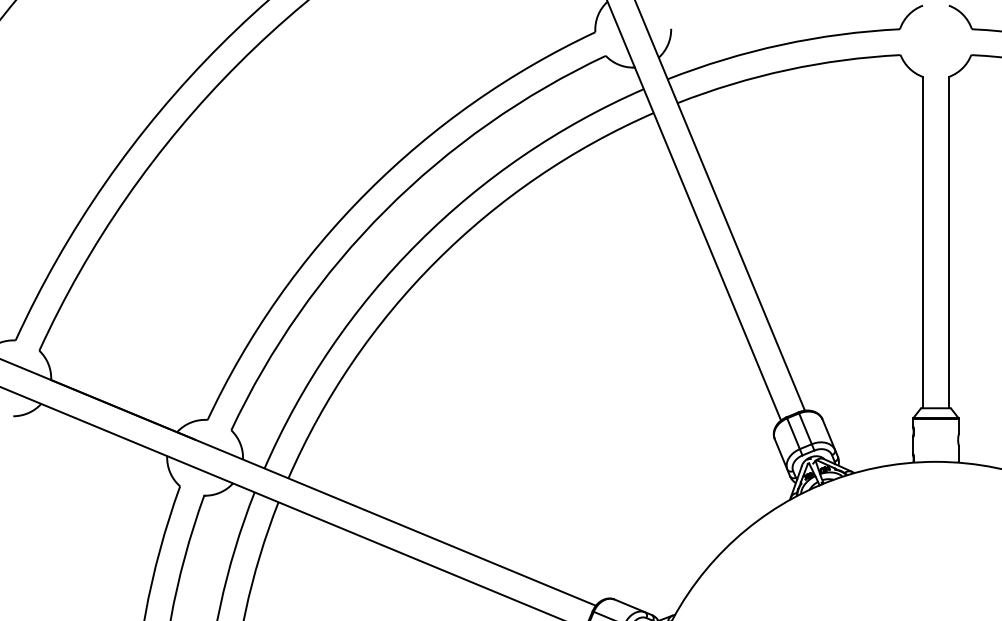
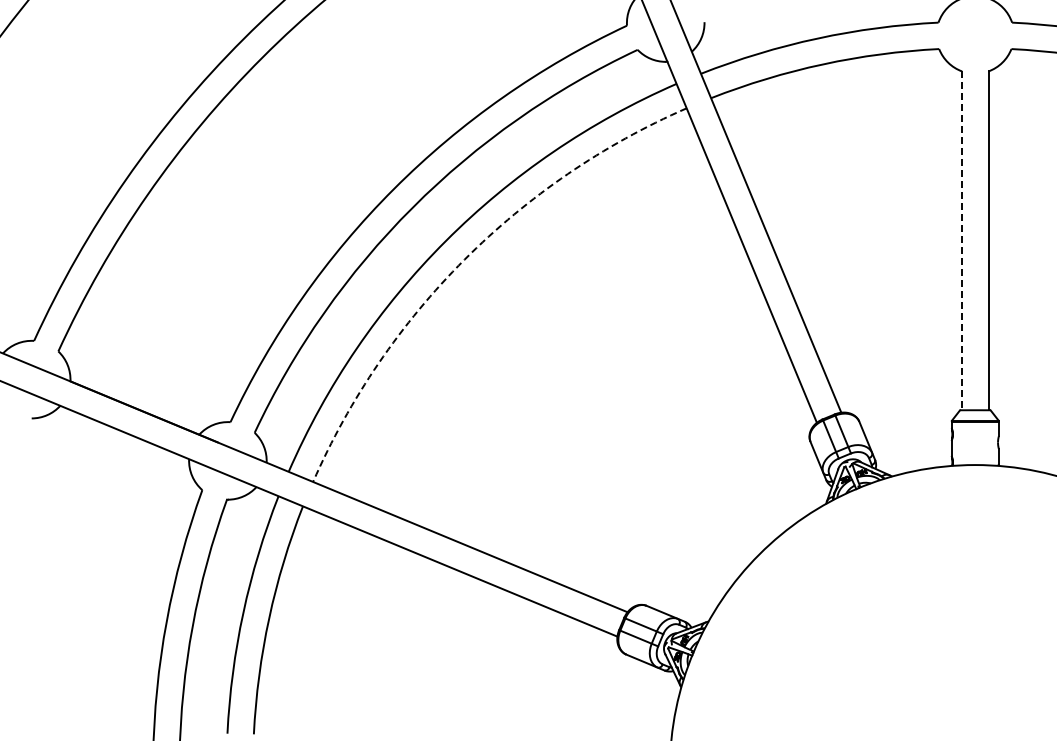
line: (923, 243) -> (962, 241), solid -> dashed
arc: (436, 260) -> (464, 259), solid -> dashed

